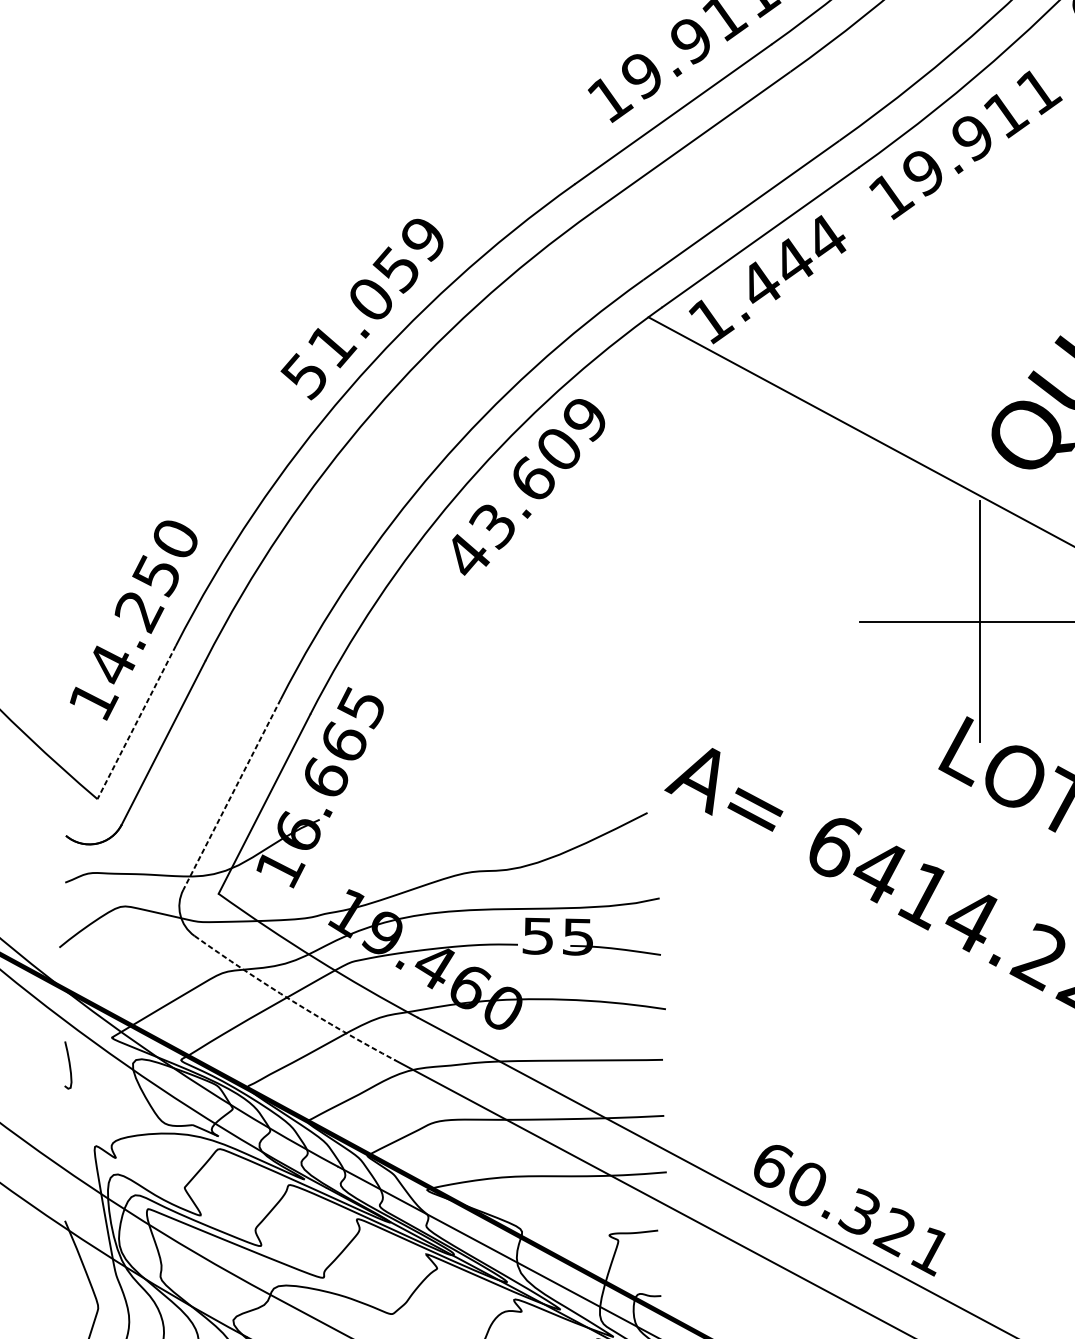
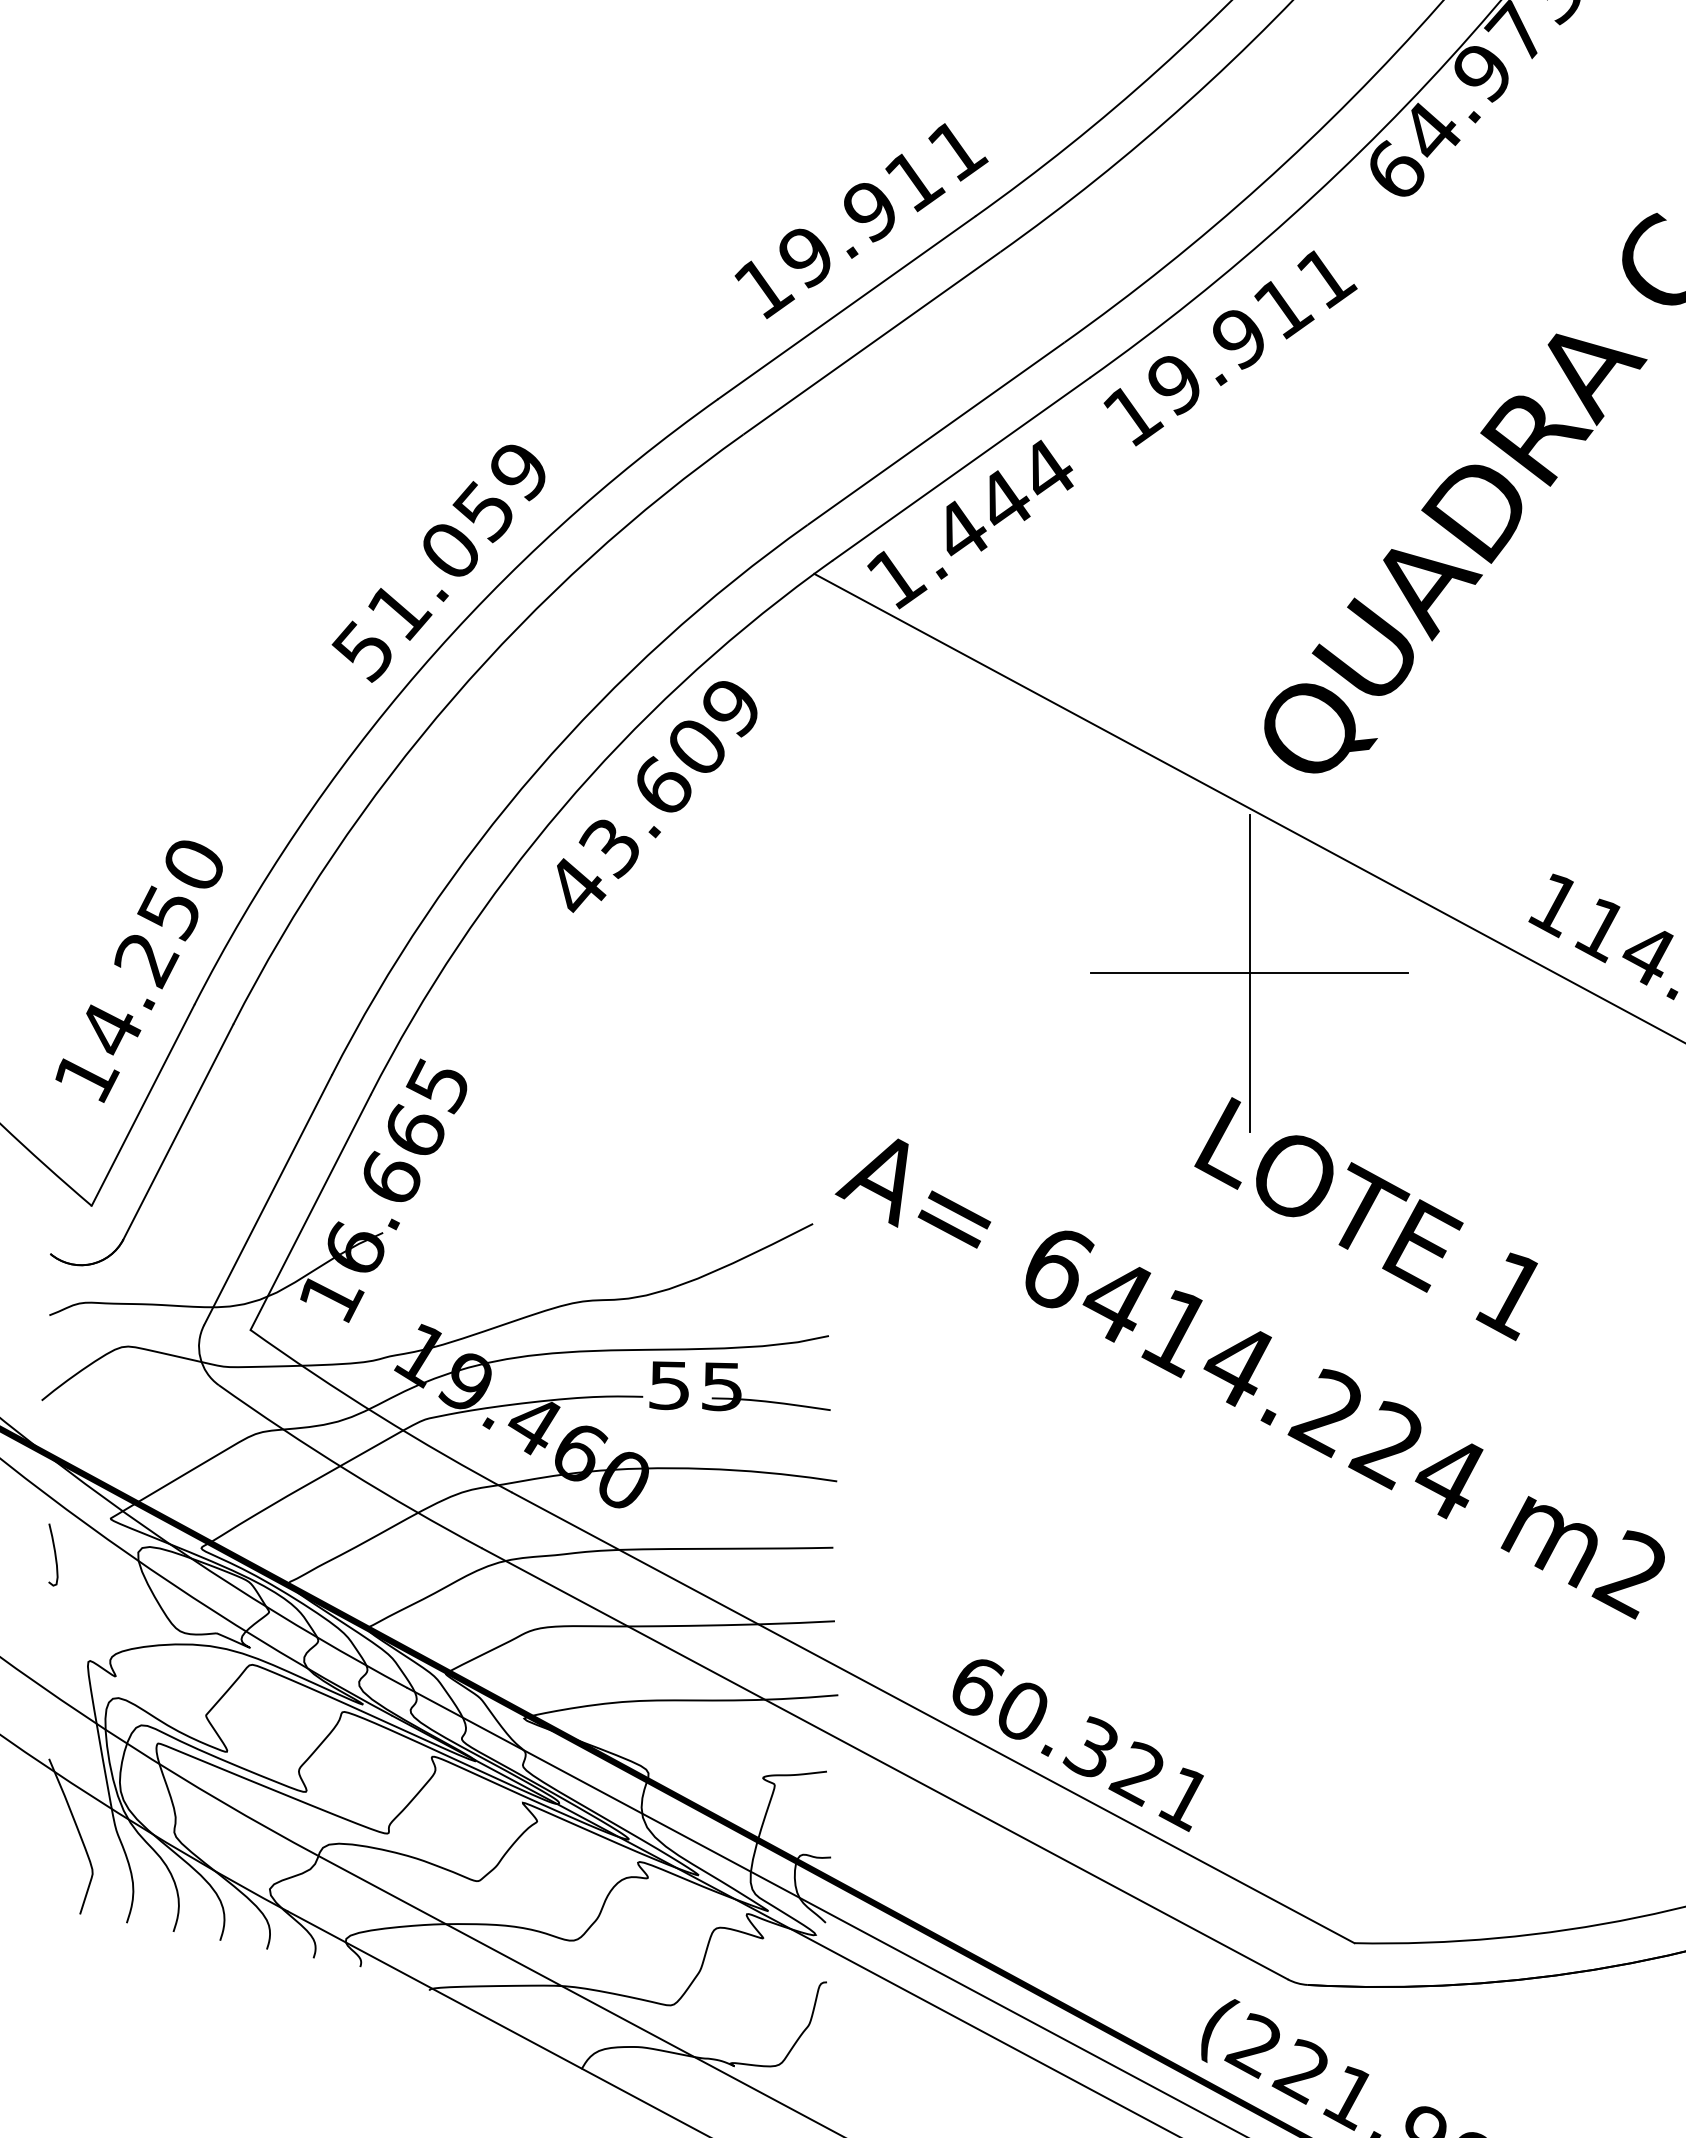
line: (137, 722) -> (143, 1105), dashed -> solid
line: (231, 795) -> (267, 1200), dashed -> solid
arc: (293, 1001) -> (348, 1471), dashed -> solid

